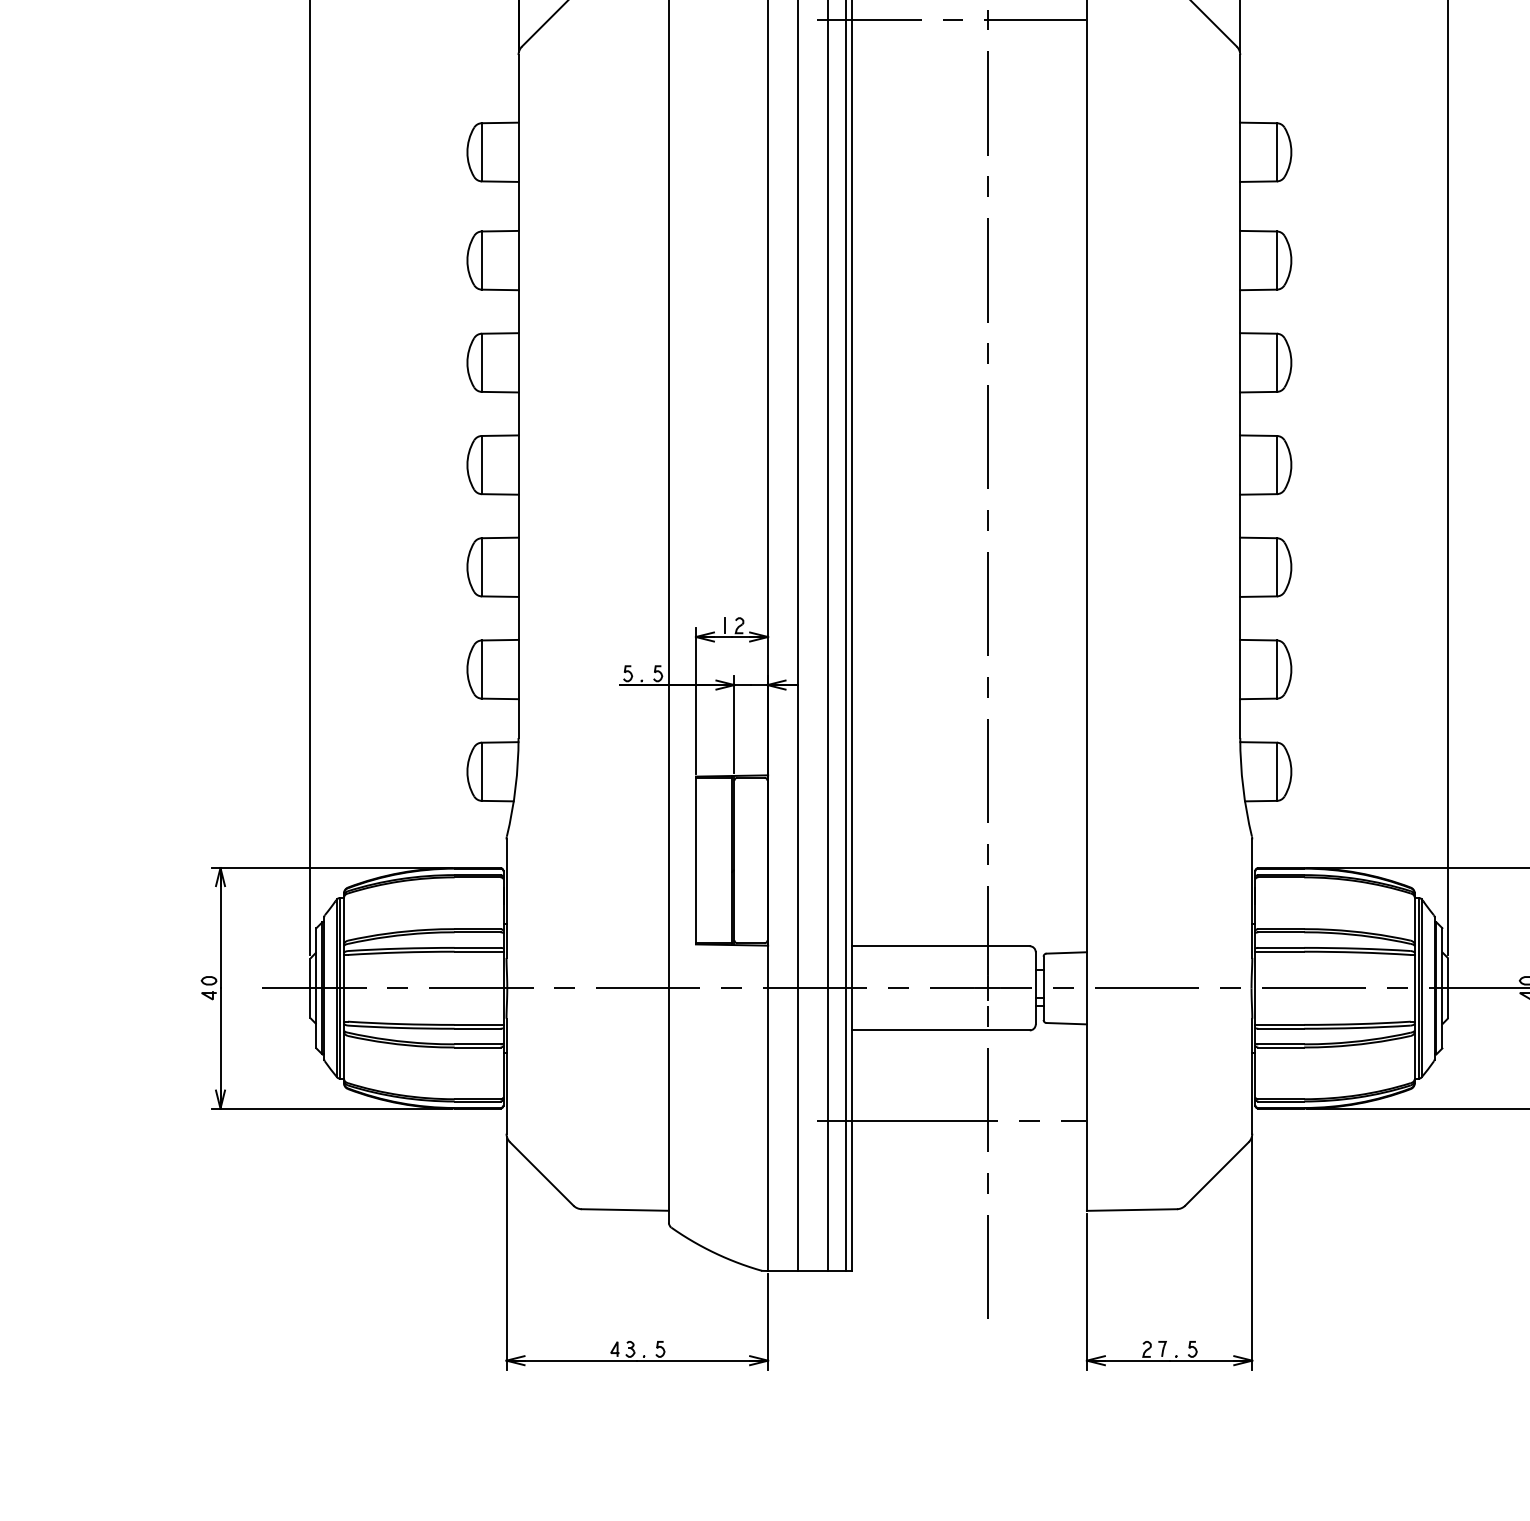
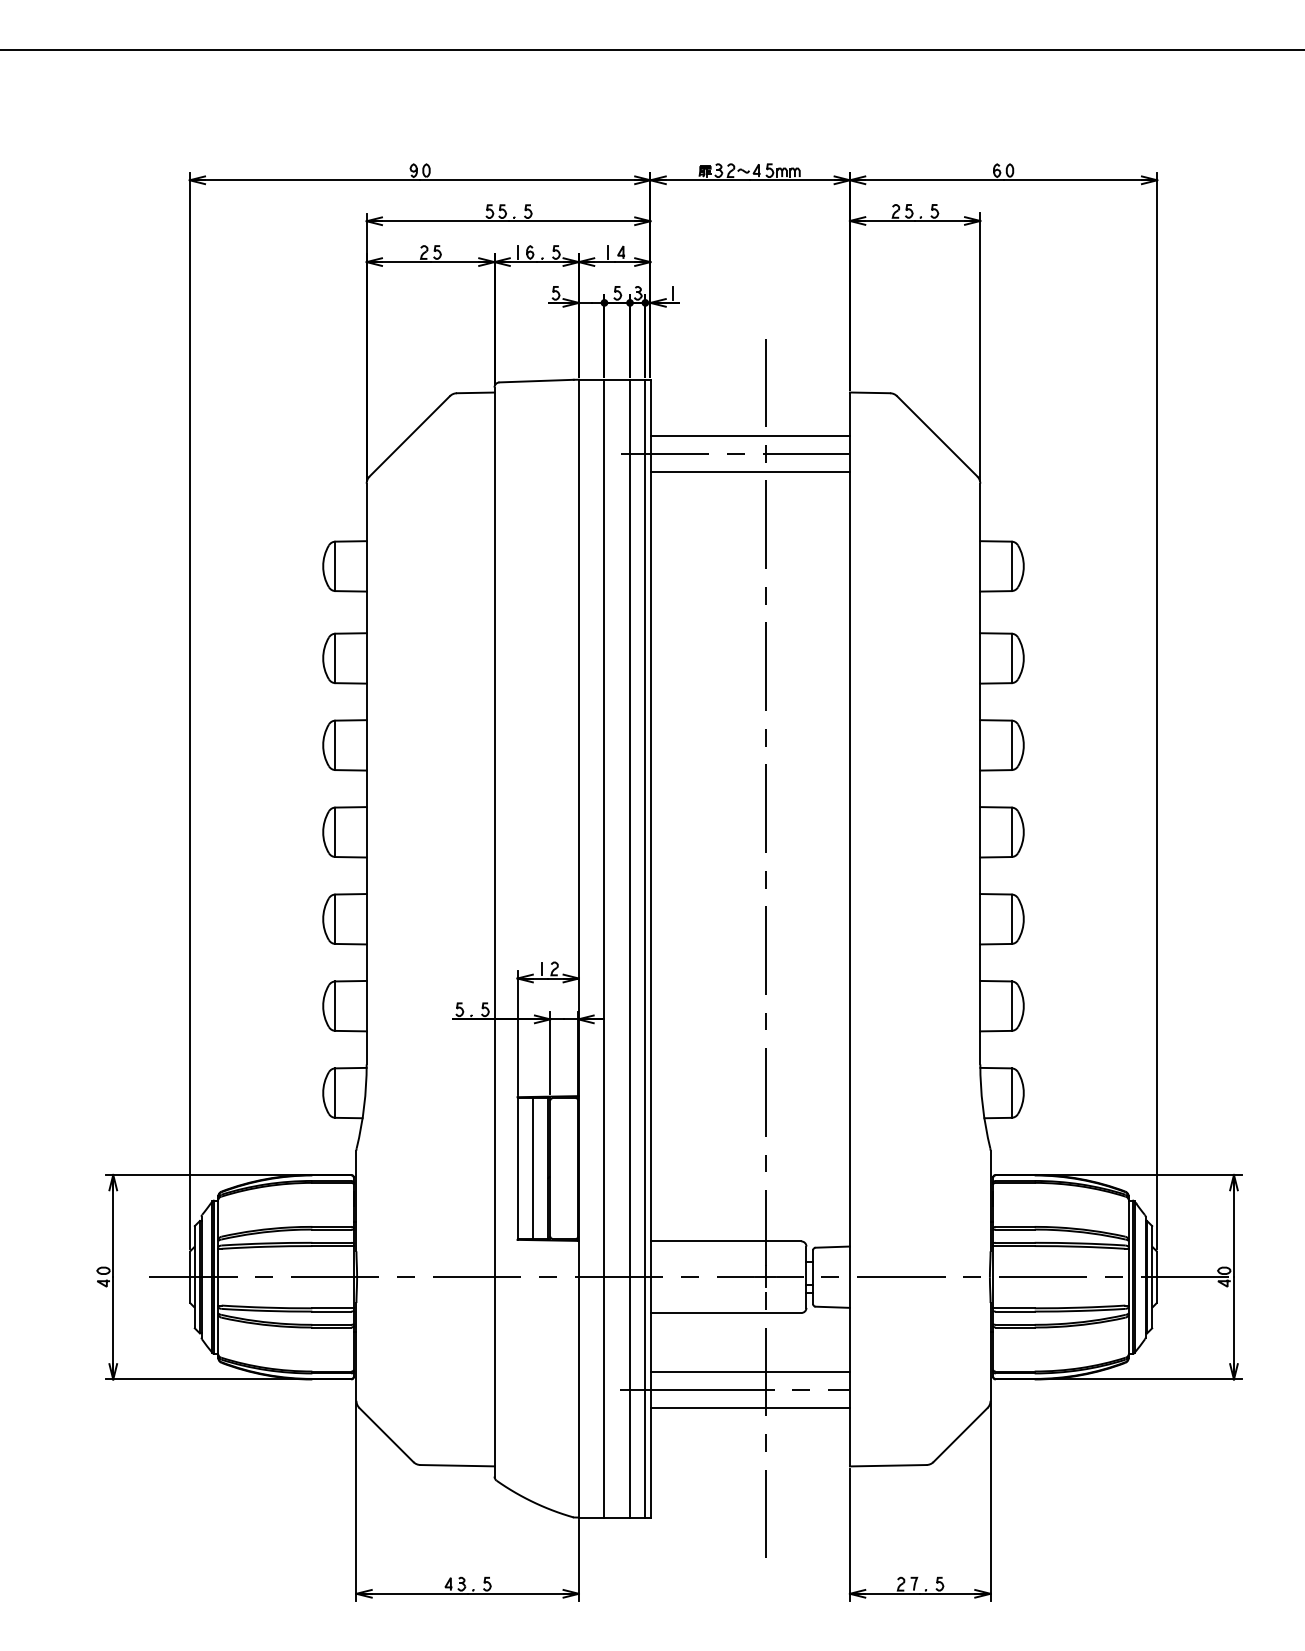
line: (968, 40) -> (749, 471), added
line: (713, 859) -> (532, 1167), added
line: (968, 1099) -> (749, 1371), added
line: (968, 1141) -> (749, 1407), added

